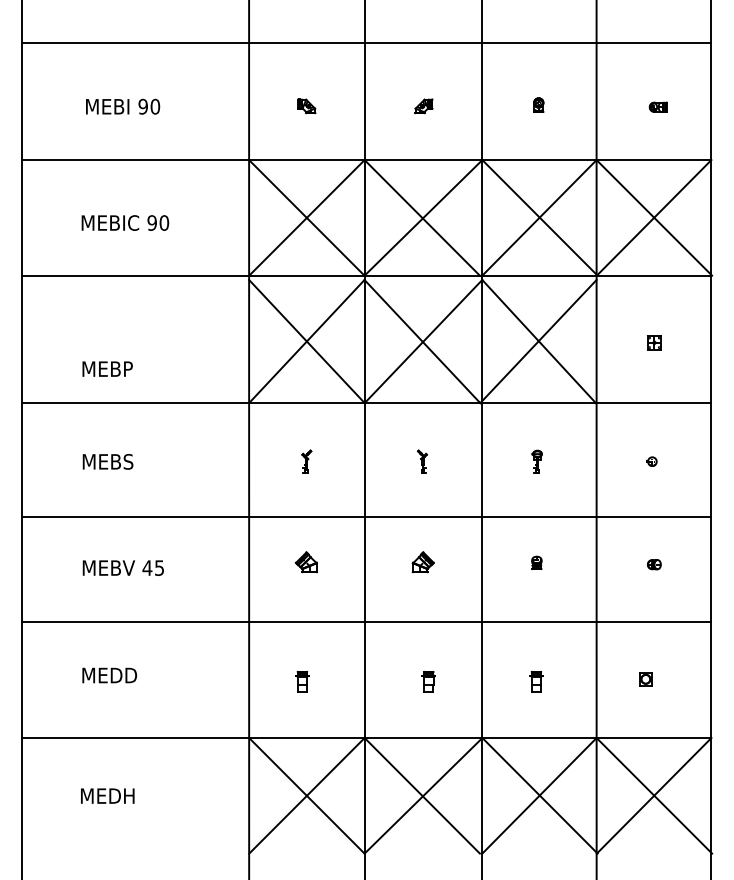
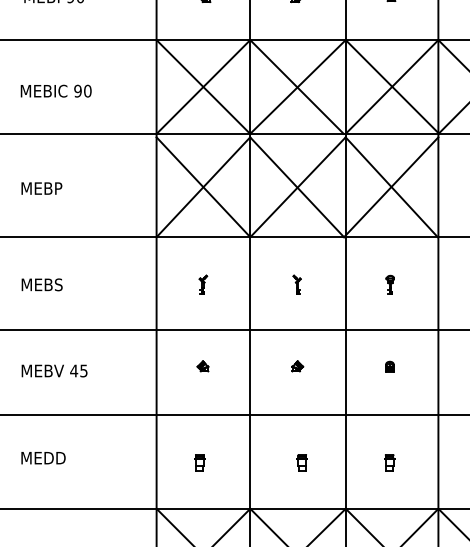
text: (107, 368) -> (41, 188), moved
part: (305, 562) -> (202, 366), size x0.62
part: (422, 562) -> (297, 366), size x0.62

